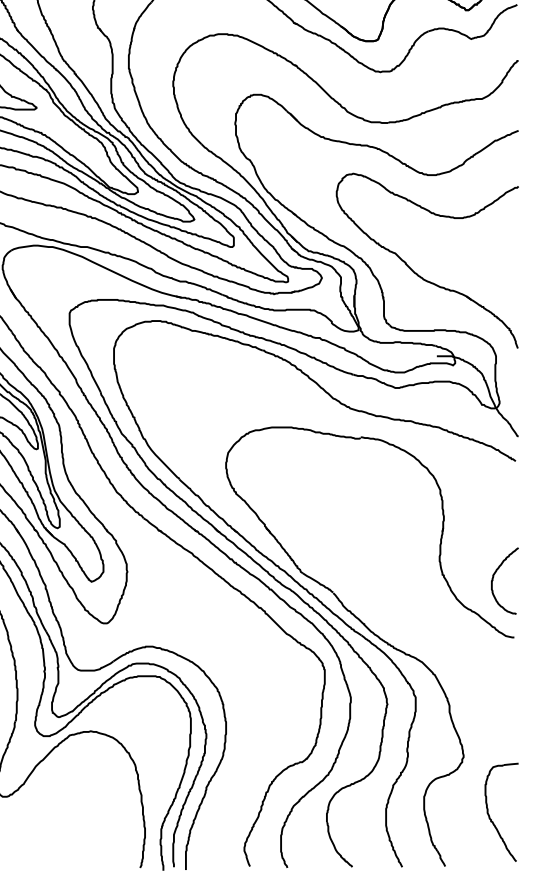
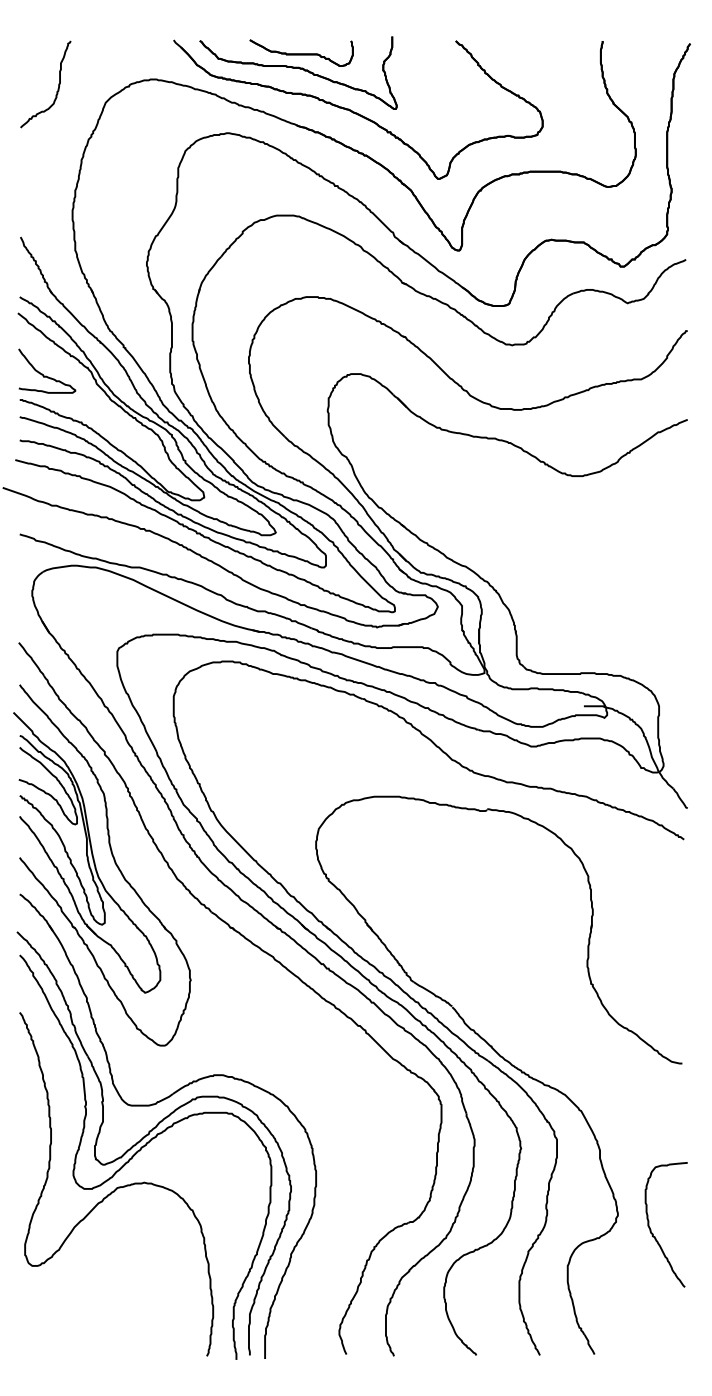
part: (416, 273) -> (558, 600), removed
curve: (494, 577) -> (656, 987), removed
part: (490, 816) -> (651, 1229), moved

